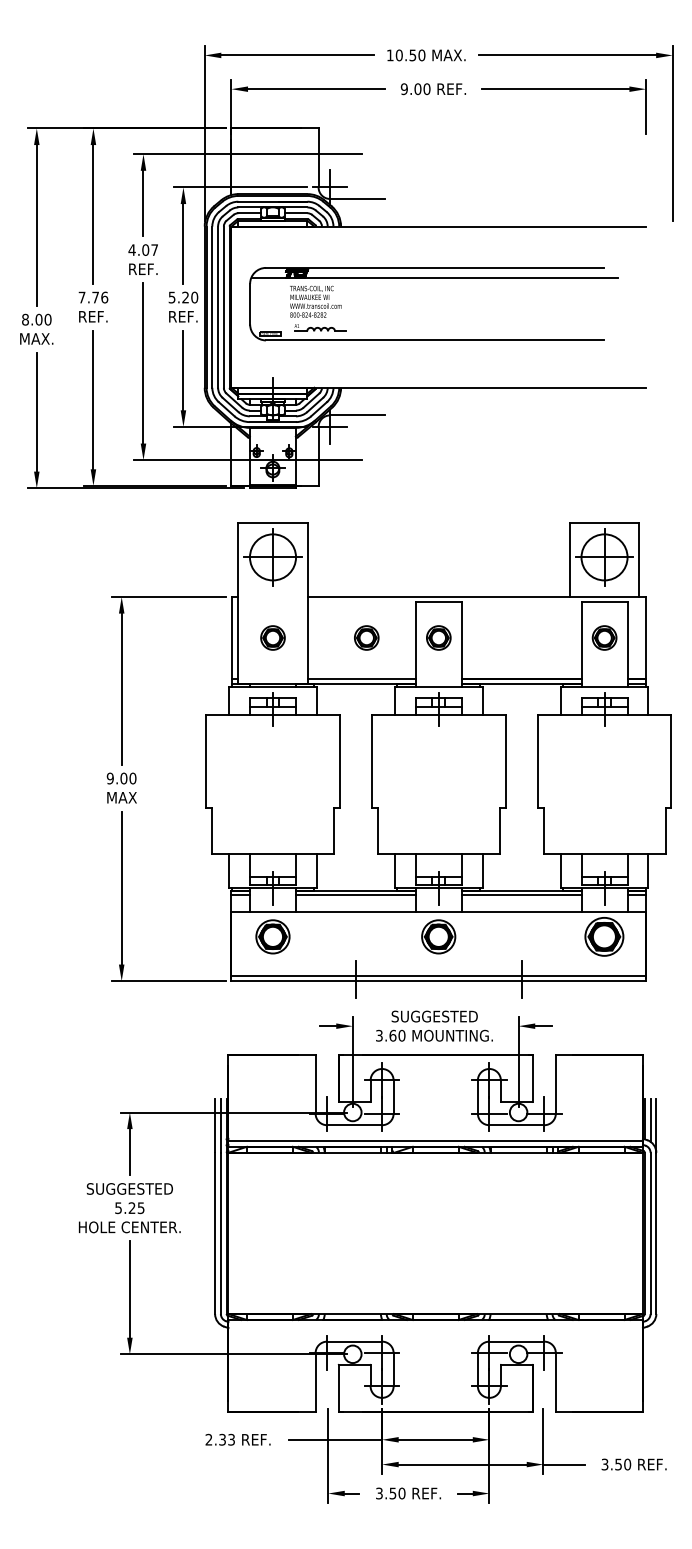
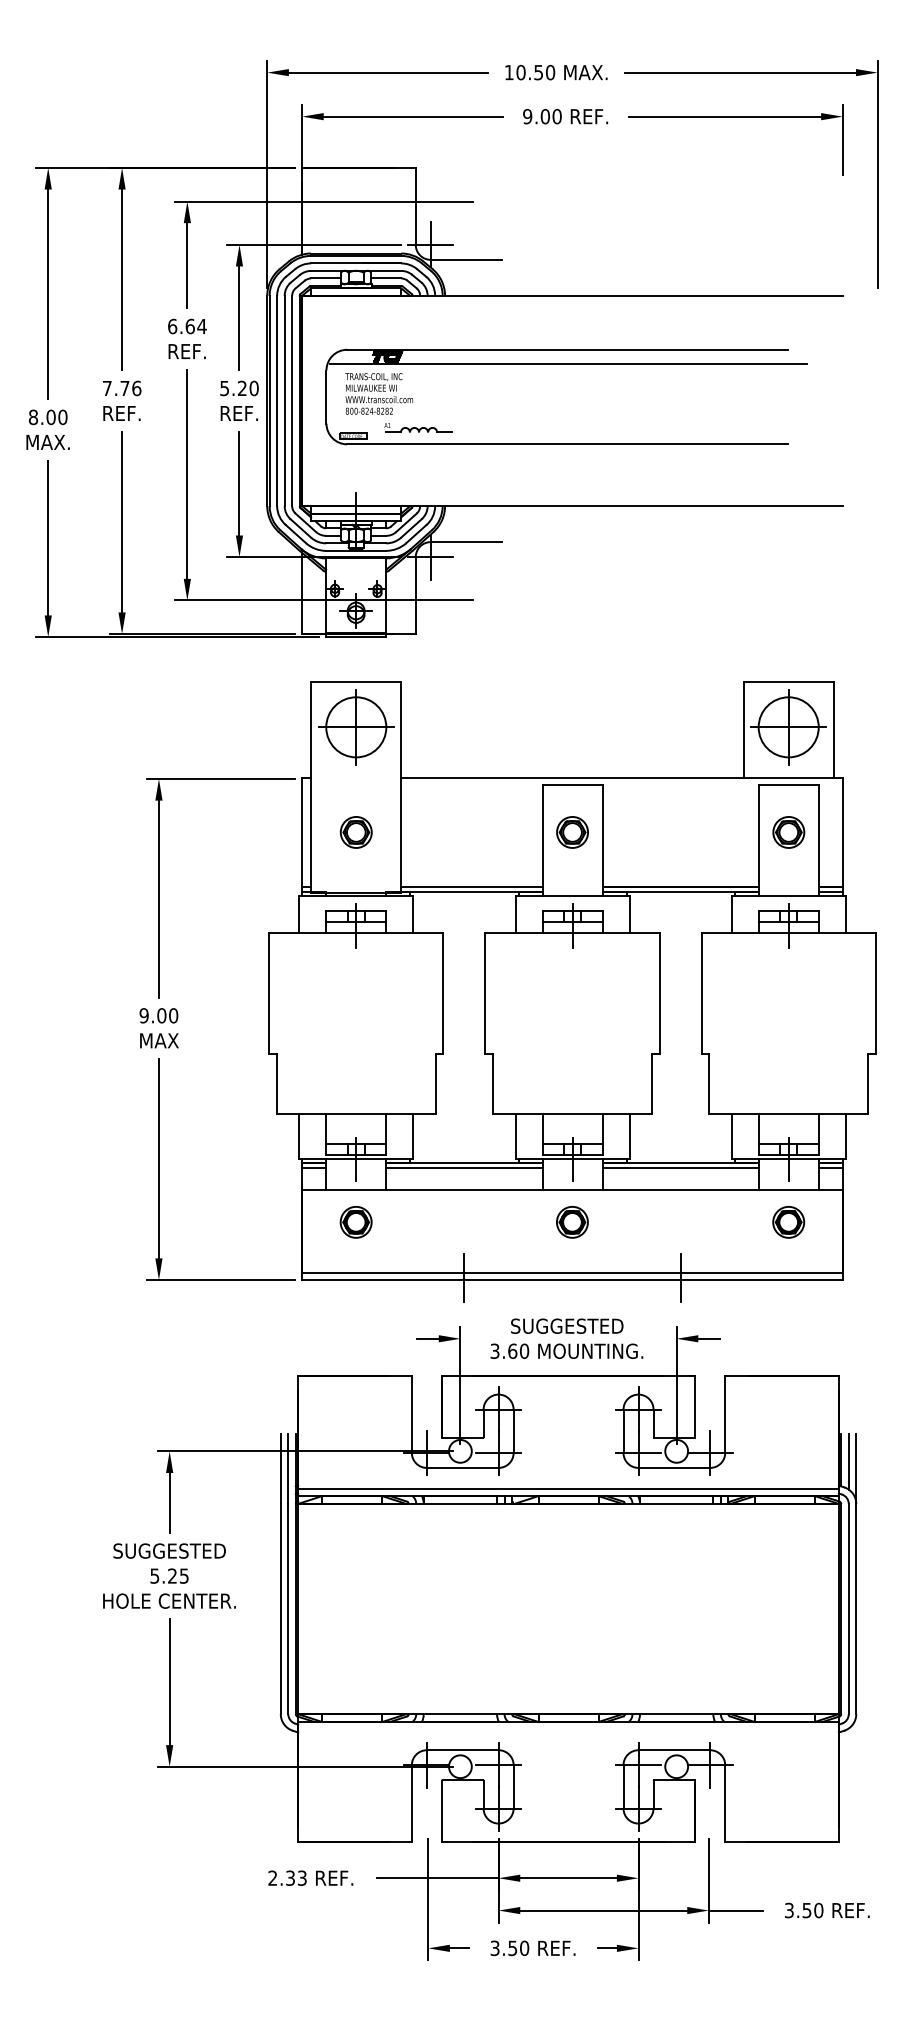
text: (142, 250) -> (186, 326), 4.07 -> 6.64
text: (316, 301) -> (379, 393), moved
part: (366, 638) -> (478, 832), removed
part: (272, 937) -> (355, 1222), size x0.71
part: (438, 937) -> (572, 1222), size x0.71
part: (604, 937) -> (788, 1222), size x0.62

